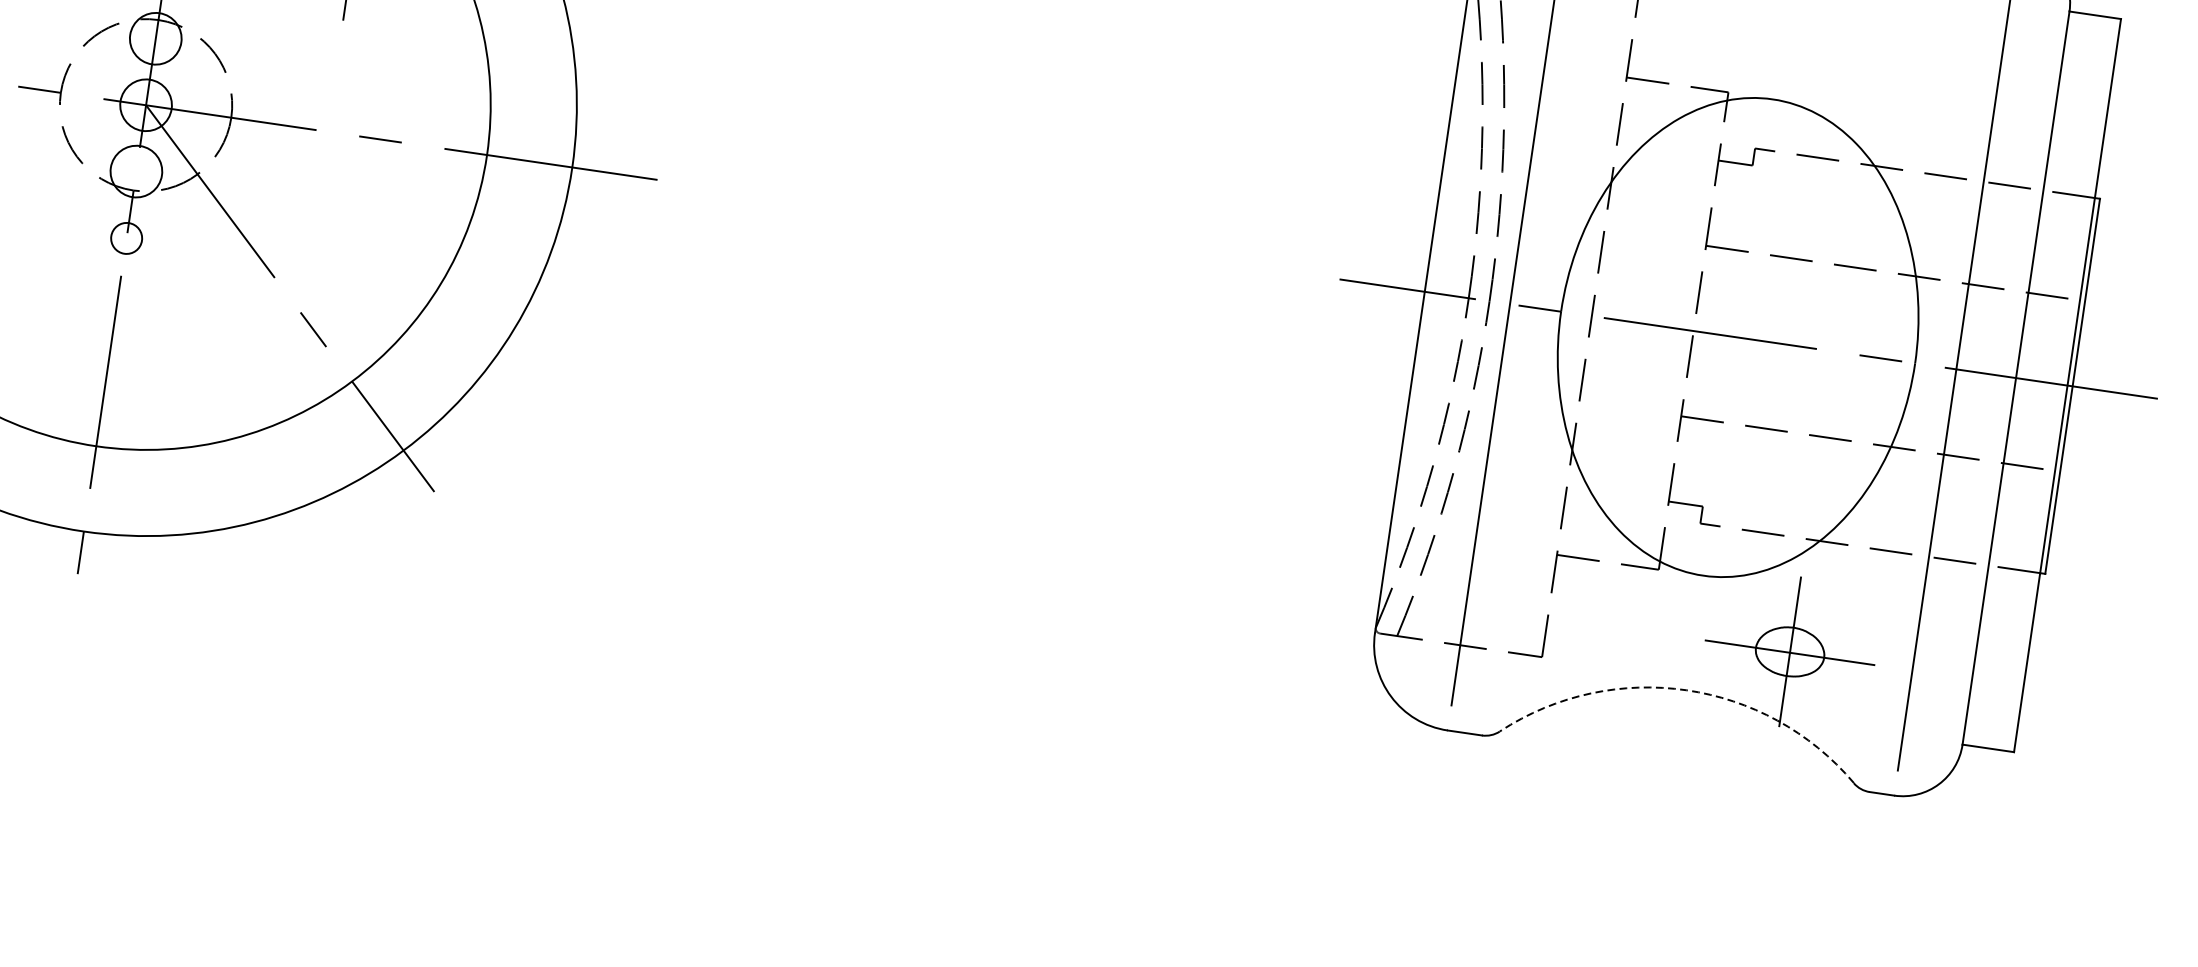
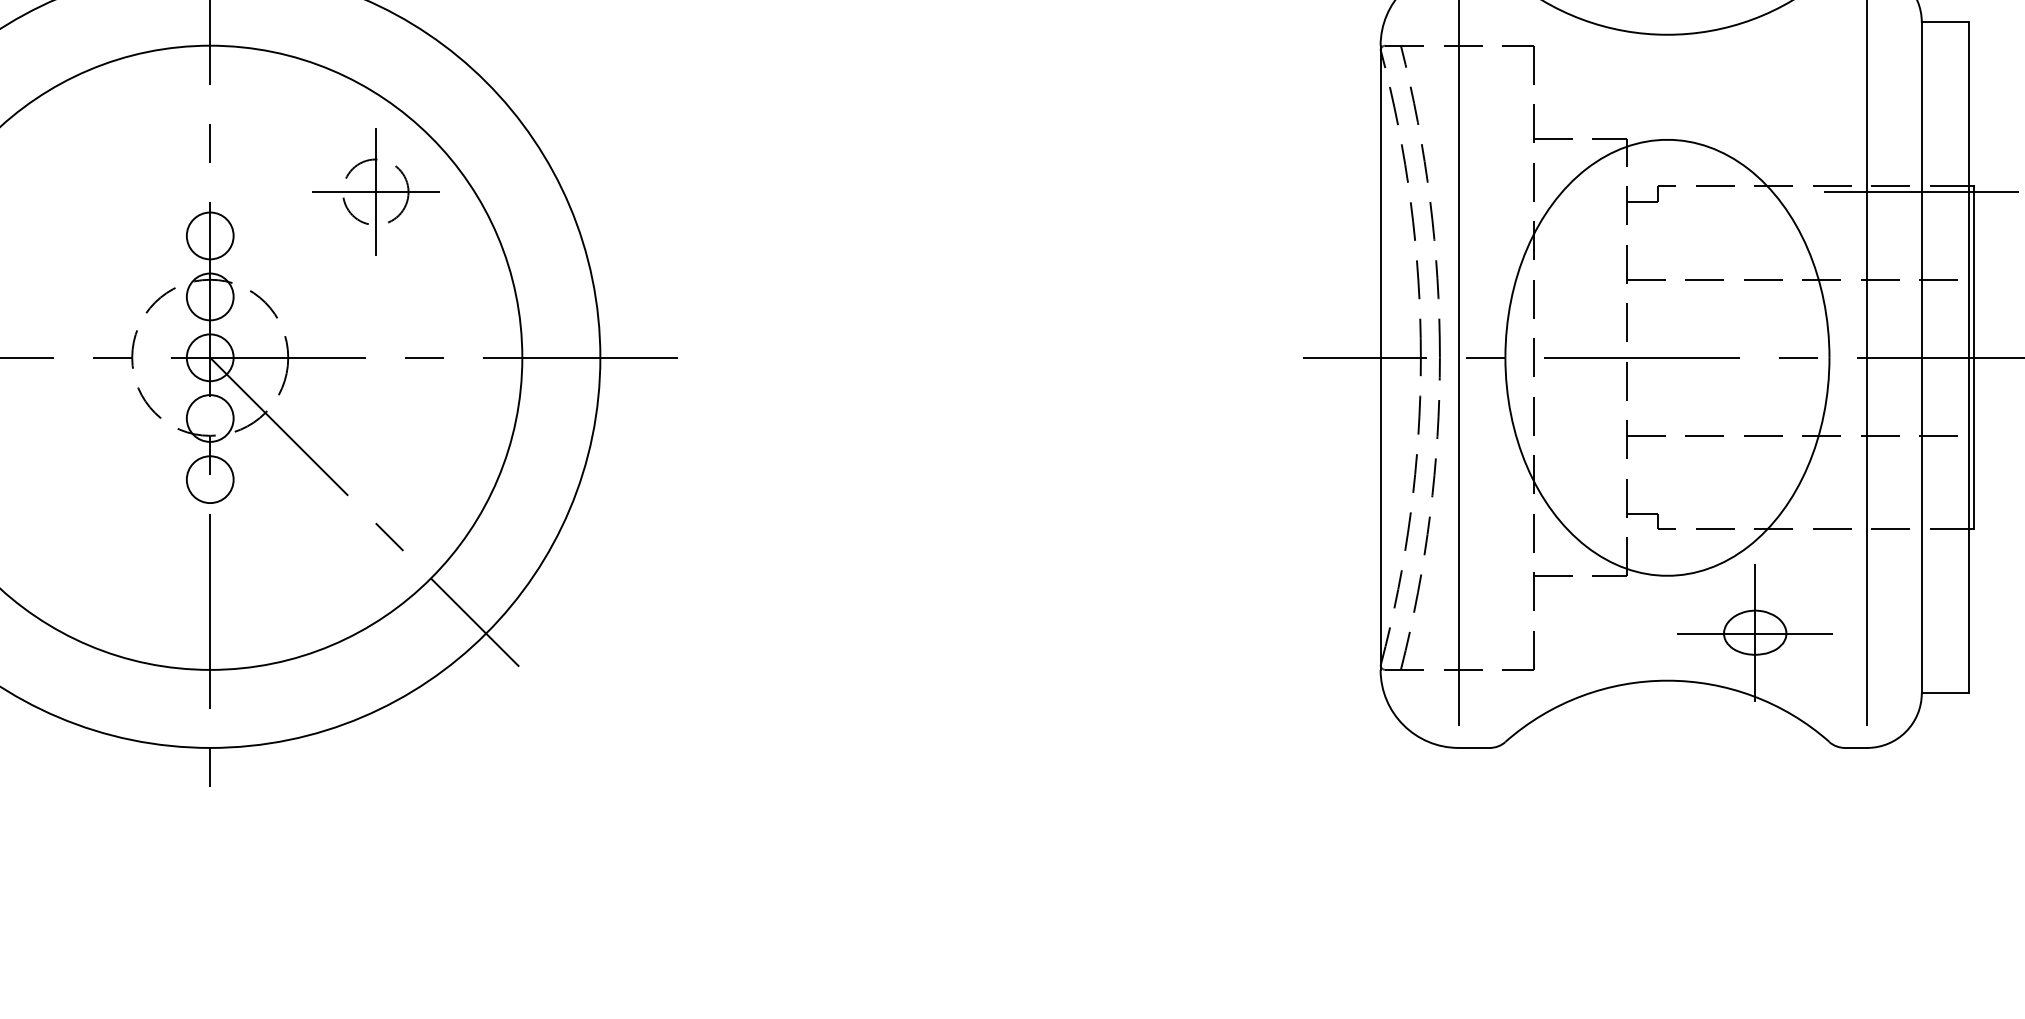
line: (2042, 197) -> (1921, 192), added
circle: (125, 238) -> (209, 479), size x1.67
arc: (1686, 690) -> (1667, 680), dashed -> solid

